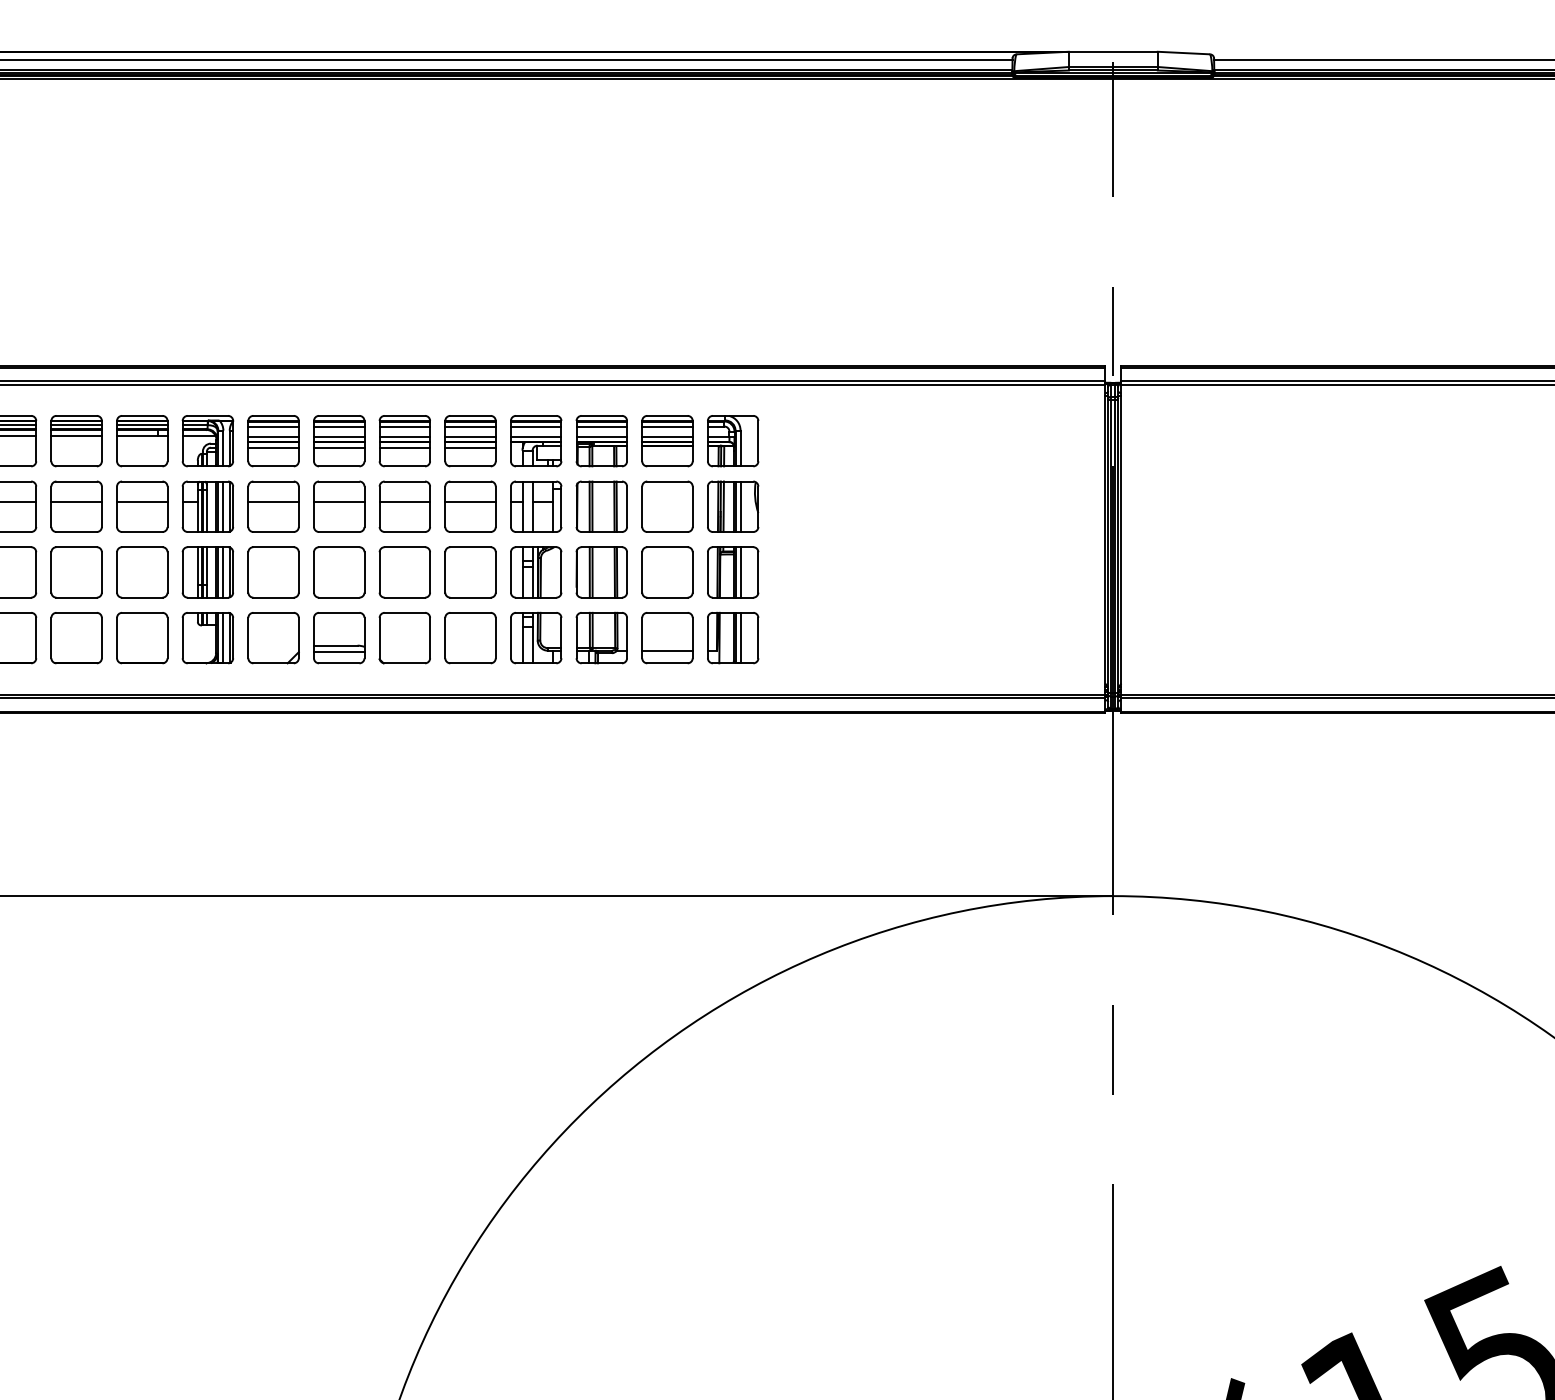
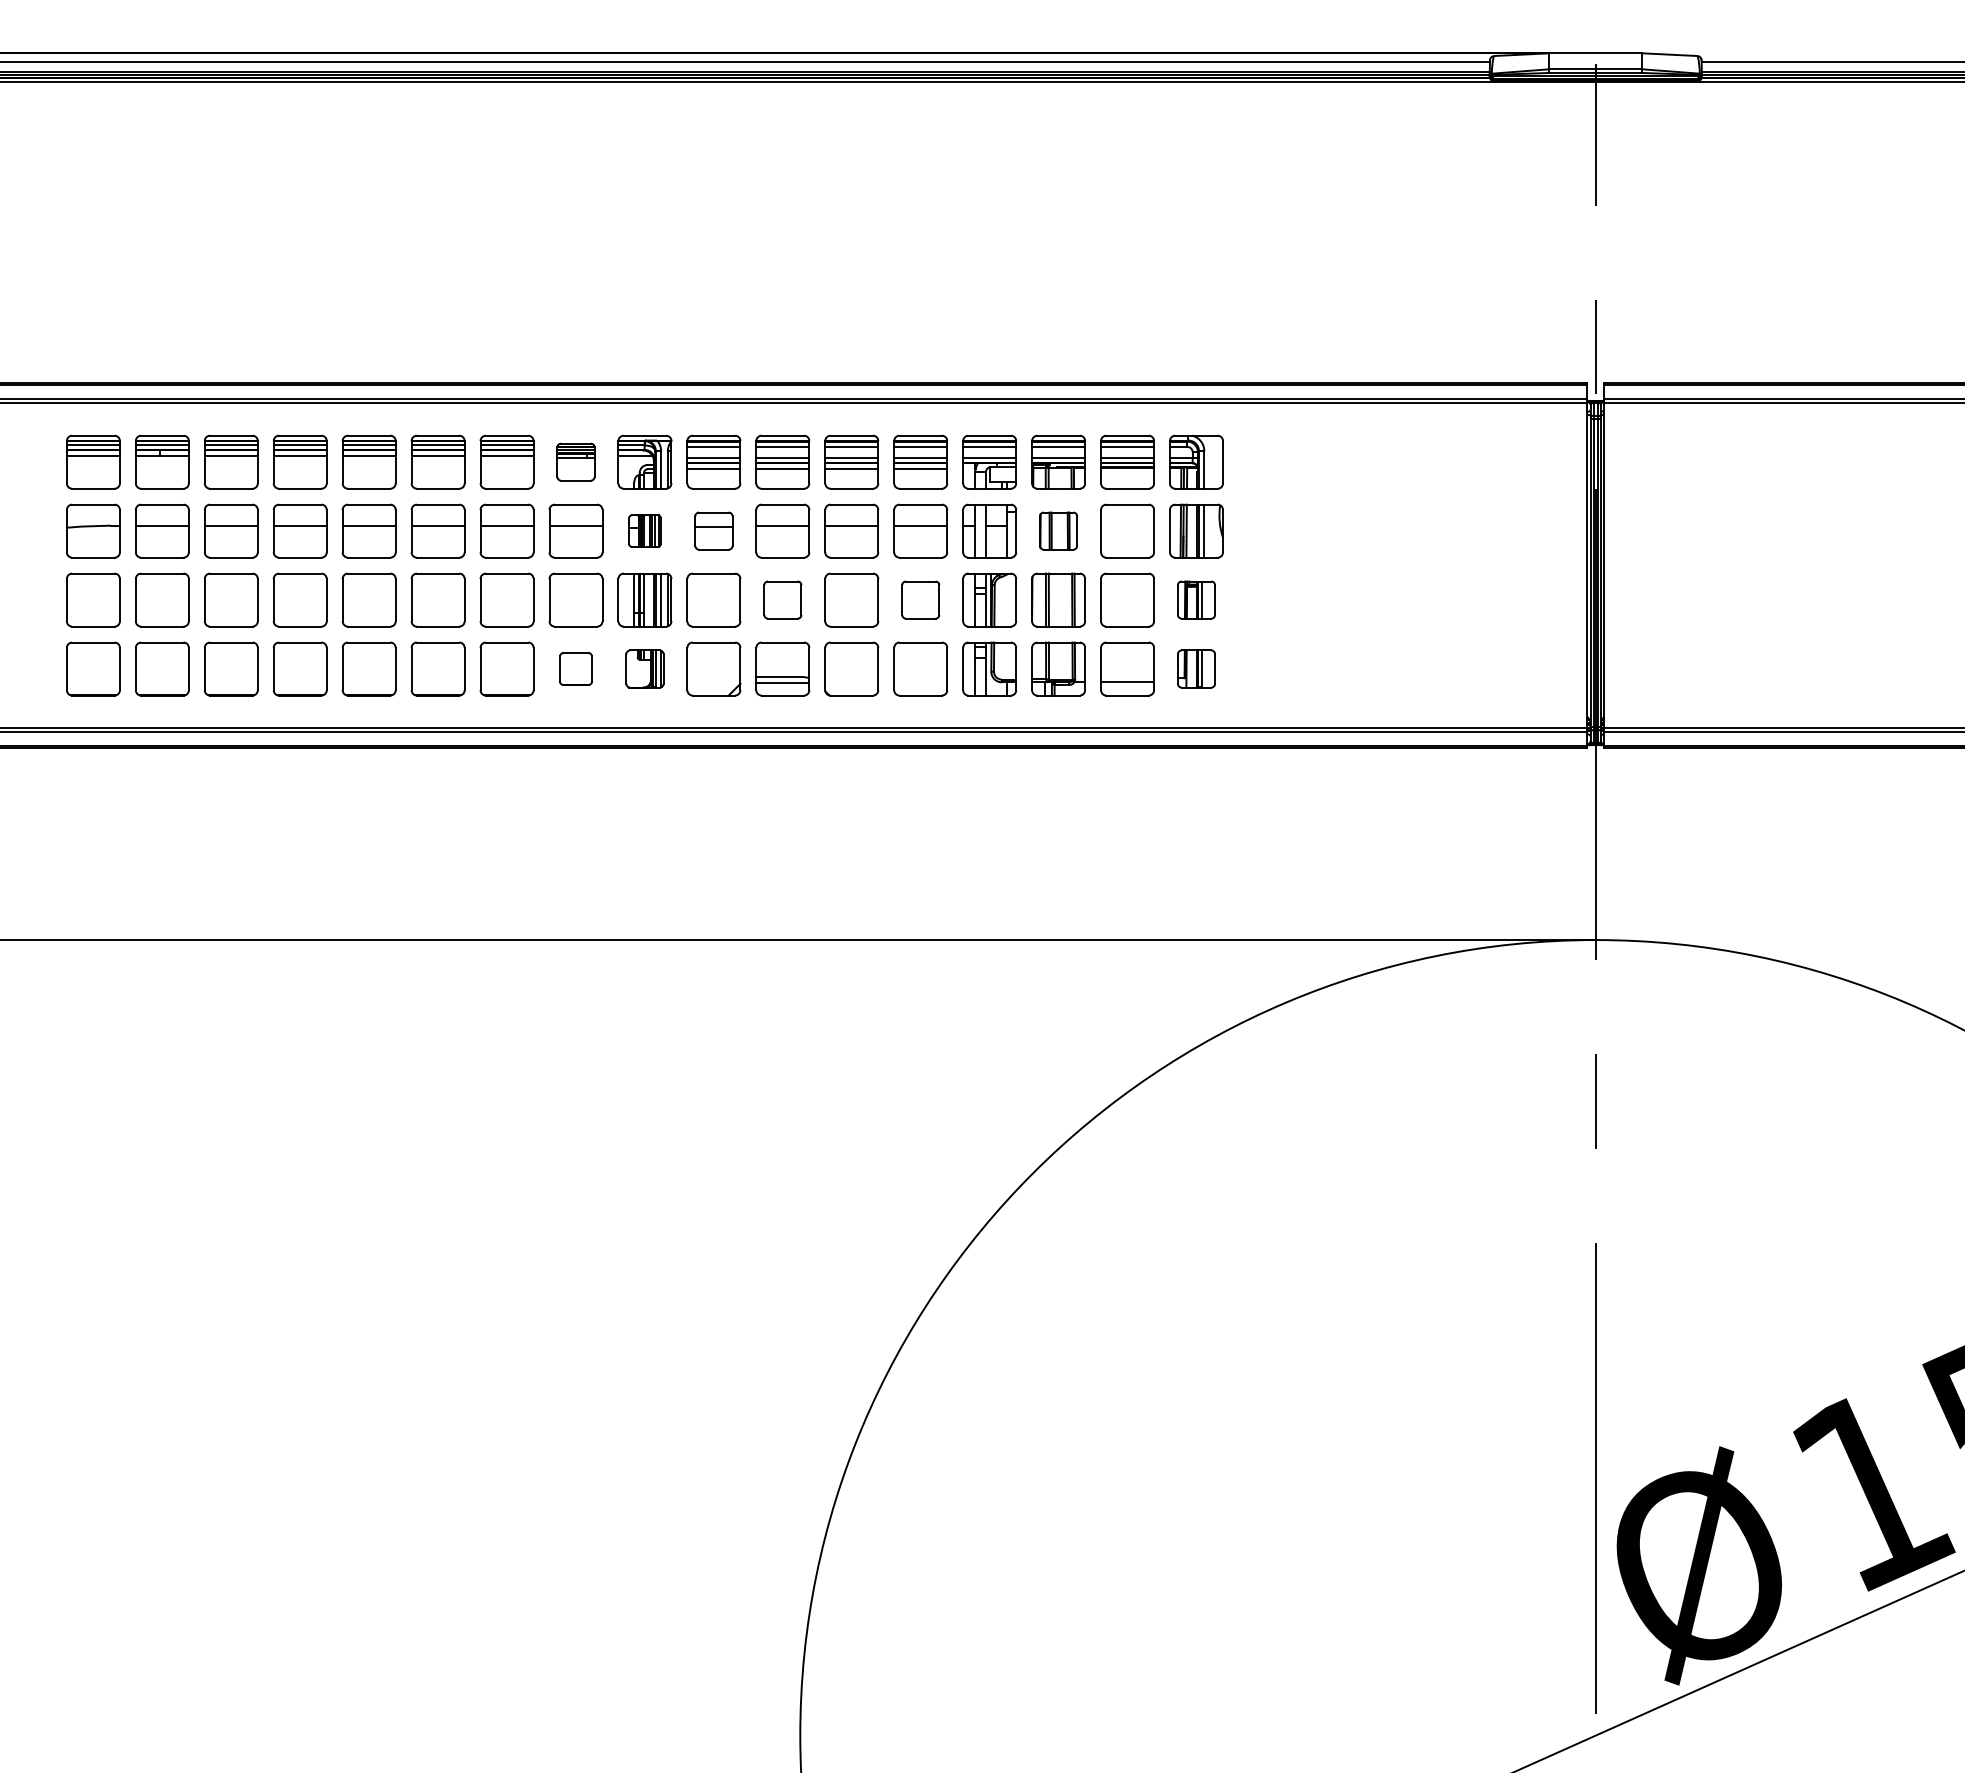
part: (141, 440) -> (575, 461), size x0.7
part: (207, 506) -> (644, 530), size x0.6
part: (273, 506) -> (713, 530), size x0.7
part: (601, 506) -> (1058, 530), size x0.7
part: (338, 571) -> (782, 599), size x0.7
part: (470, 571) -> (920, 599), size x0.7
part: (733, 571) -> (1196, 599), size x0.7
part: (141, 637) -> (575, 668), size x0.6
part: (207, 637) -> (644, 668), size x0.7
part: (733, 637) -> (1196, 668), size x0.7

